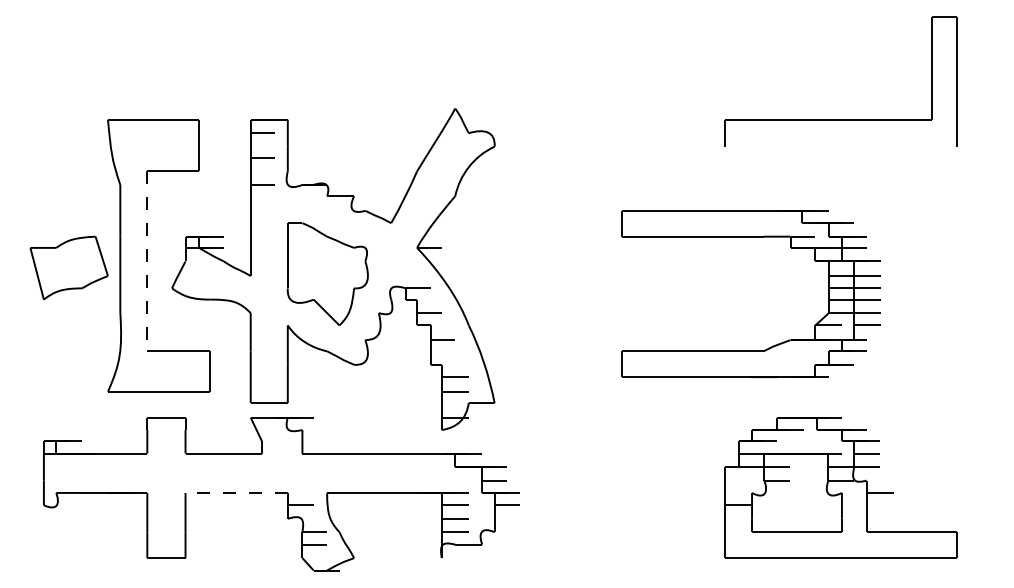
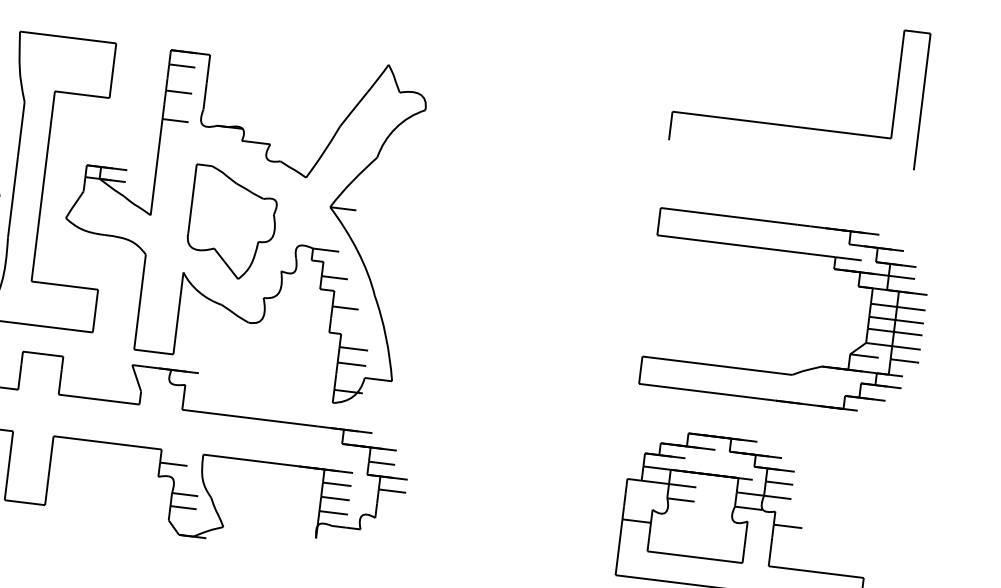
line: (147, 261) -> (43, 186), dashed -> solid
part: (772, 345) -> (802, 369), moved
line: (236, 492) -> (107, 442), dashed -> solid

